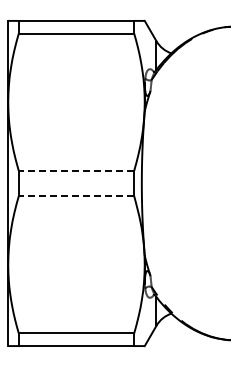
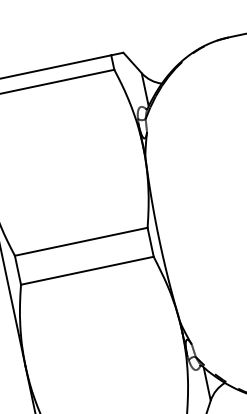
line: (76, 170) -> (81, 241), dashed -> solid
line: (76, 196) -> (87, 271), dashed -> solid

